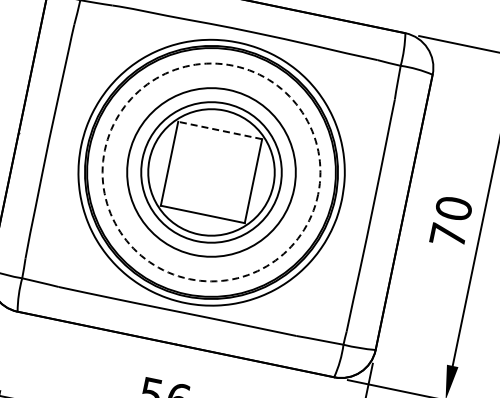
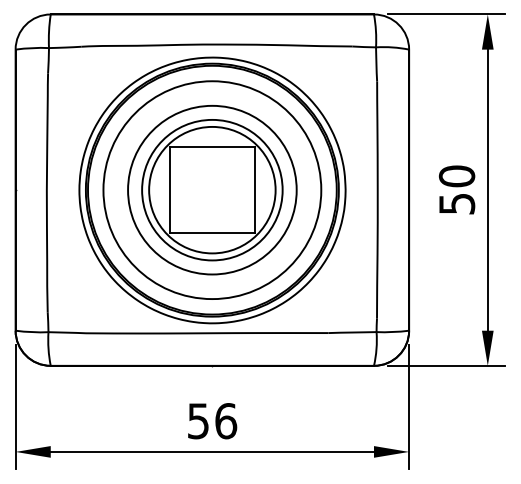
line: (220, 130) -> (212, 147), dashed -> solid
circle: (211, 172) -> (212, 190), dashed -> solid
text: (448, 235) -> (457, 203), 70 -> 50

